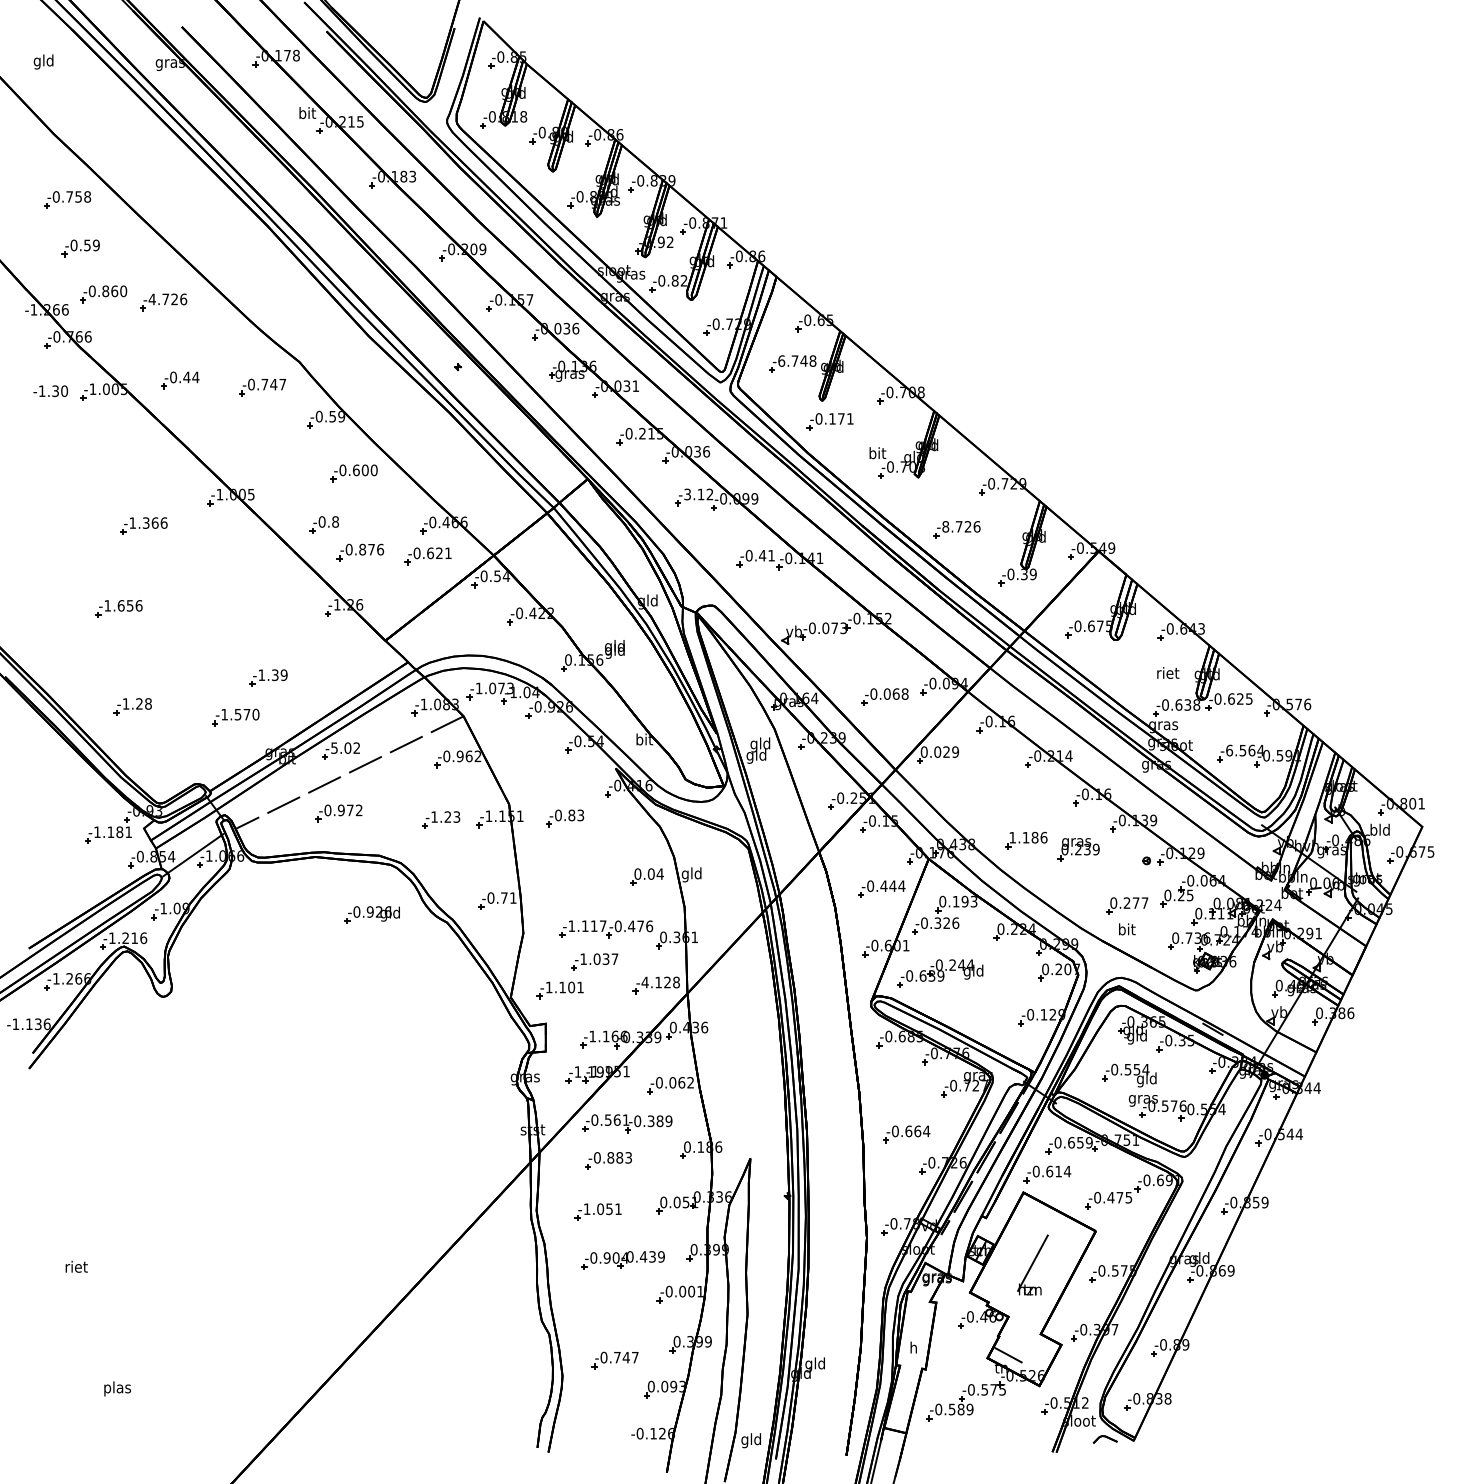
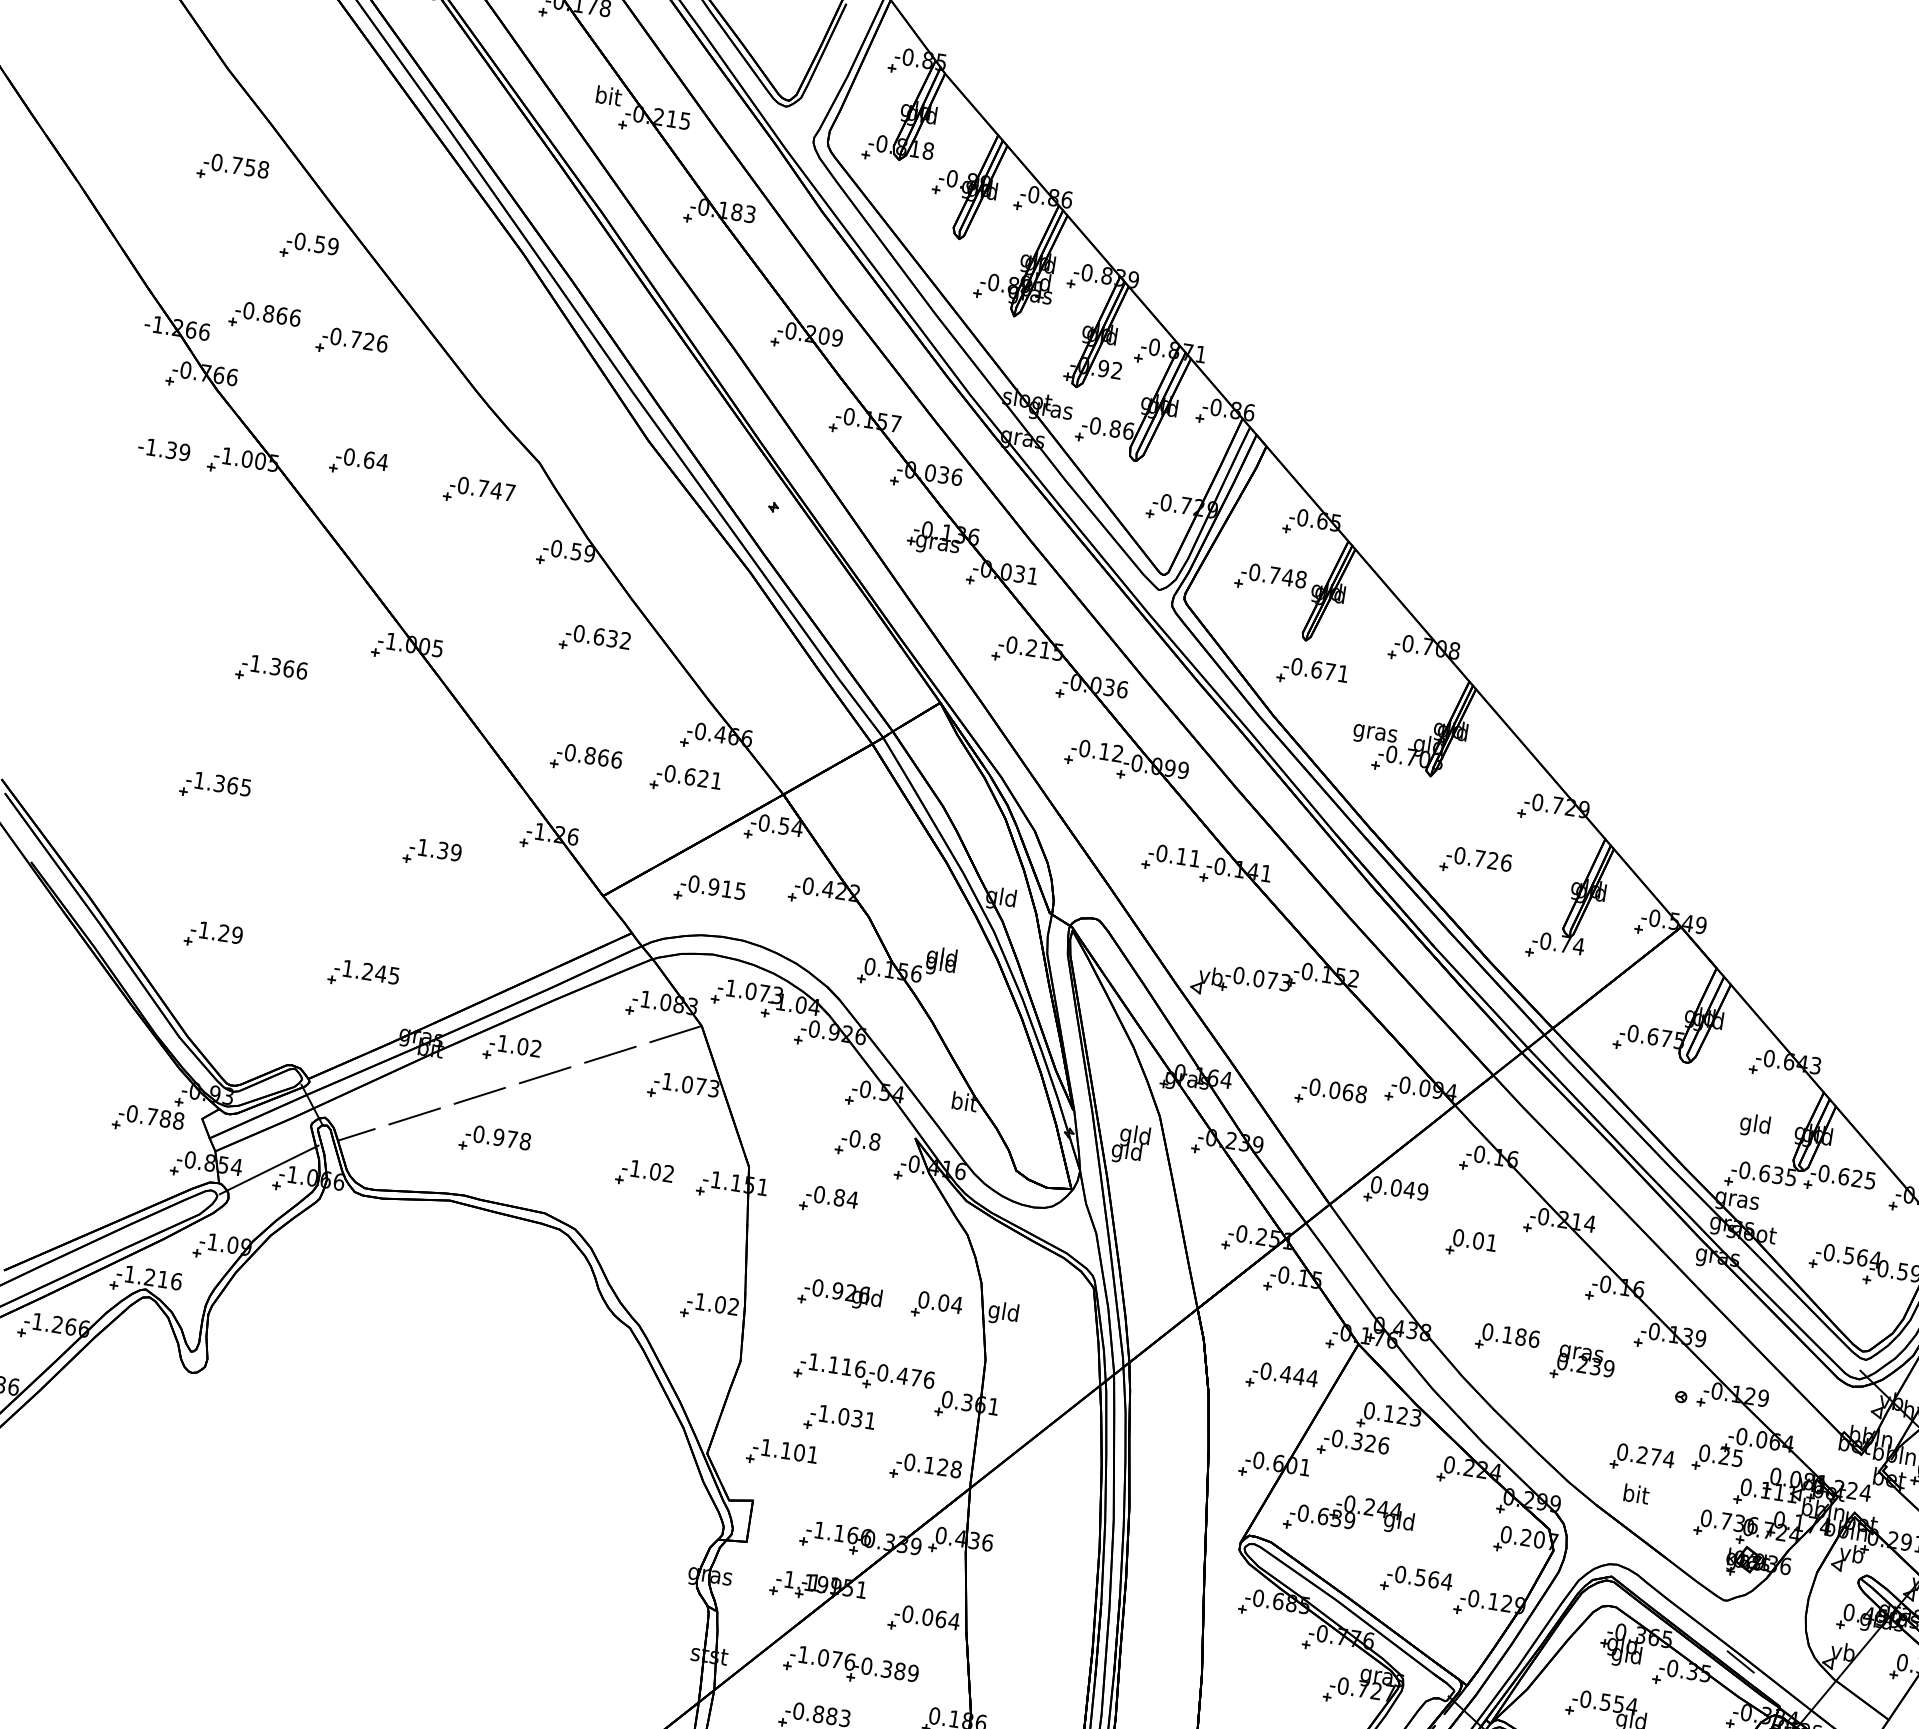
part: (80, 248) -> (309, 247), moved
text: (683, 280) -> (1127, 430), -0.82 -> -0.86
text: (123, 290) -> (295, 316), -0.860 -> -0.866
text: (151, 299) -> (334, 336), -4.726 -> -0.726
text: (781, 360) -> (1254, 571), -6.748 -> -0.748
text: (186, 377) -> (368, 460), -0.44 -> -0.64
text: (64, 391) -> (184, 452), -1.30 -> -1.39
text: (832, 418) -> (1316, 669), -0.171 -> -0.671
text: (877, 454) -> (1375, 732), bit -> gras
text: (369, 470) -> (618, 639), -0.600 -> -0.632
text: (687, 494) -> (1084, 748), -3.12 -> -0.12
part: (323, 524) -> (856, 1142), moved
text: (945, 526) -> (1459, 855), -8.726 -> -0.726
text: (371, 549) -> (603, 757), -0.876 -> -0.866
text: (762, 555) -> (1181, 856), -0.41 -> -0.11
text: (1028, 574) -> (1571, 945), -0.39 -> -0.74
text: (129, 605) -> (231, 785), -1.656 -> -1.365
part: (454, 626) -> (708, 890), added
text: (1168, 674) -> (1756, 1125), riet -> gld
part: (268, 677) -> (432, 852), moved
text: (148, 703) -> (237, 934), -1.28 -> -1.29
text: (1196, 704) -> (1790, 1176), -0.638 -> -0.635
text: (246, 714) -> (380, 973), -1.570 -> -1.245
text: (334, 747) -> (503, 1042), -5.02 -> -1.02
text: (1229, 749) -> (1829, 1250), -6.564 -> -0.564
text: (946, 751) -> (1409, 1188), 0.029 -> 0.049
text: (462, 756) -> (690, 1085), -0.962 -> -1.073
part: (992, 781) -> (1470, 1244), added
text: (358, 810) -> (524, 1141), -0.972 -> -0.978
text: (580, 815) -> (852, 1199), -0.83 -> -0.84
text: (452, 816) -> (662, 1171), -1.23 -> -1.02
text: (113, 832) -> (156, 1117), -1.181 -> -0.788
text: (1012, 837) -> (1487, 1331), 1.186 -> 0.186
text: (501, 897) -> (716, 1303), -0.71 -> -1.02
text: (964, 901) -> (1401, 1415), 0.193 -> 0.123
text: (1144, 902) -> (1668, 1458), 0.277 -> 0.274
part: (371, 914) -> (839, 1294), moved
text: (602, 925) -> (859, 1367), -1.117 -> -1.116
text: (614, 958) -> (869, 1419), -1.037 -> -1.031
text: (644, 982) -> (908, 1462), -4.128 -> -0.128
part: (990, 1009) -> (1415, 1581), added
text: (690, 1082) -> (954, 1620), -0.062 -> -0.064
text: (610, 1119) -> (826, 1657), -0.561 -> -1.076

